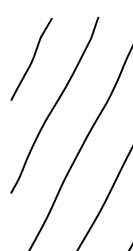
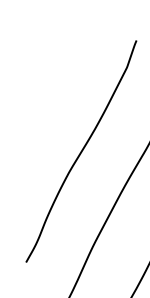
curve: (31, 59) -> (52, 93), removed

